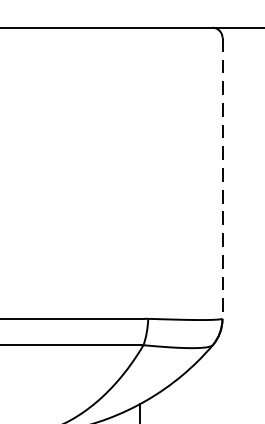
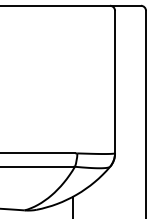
line: (223, 179) -> (115, 82), dashed -> solid

